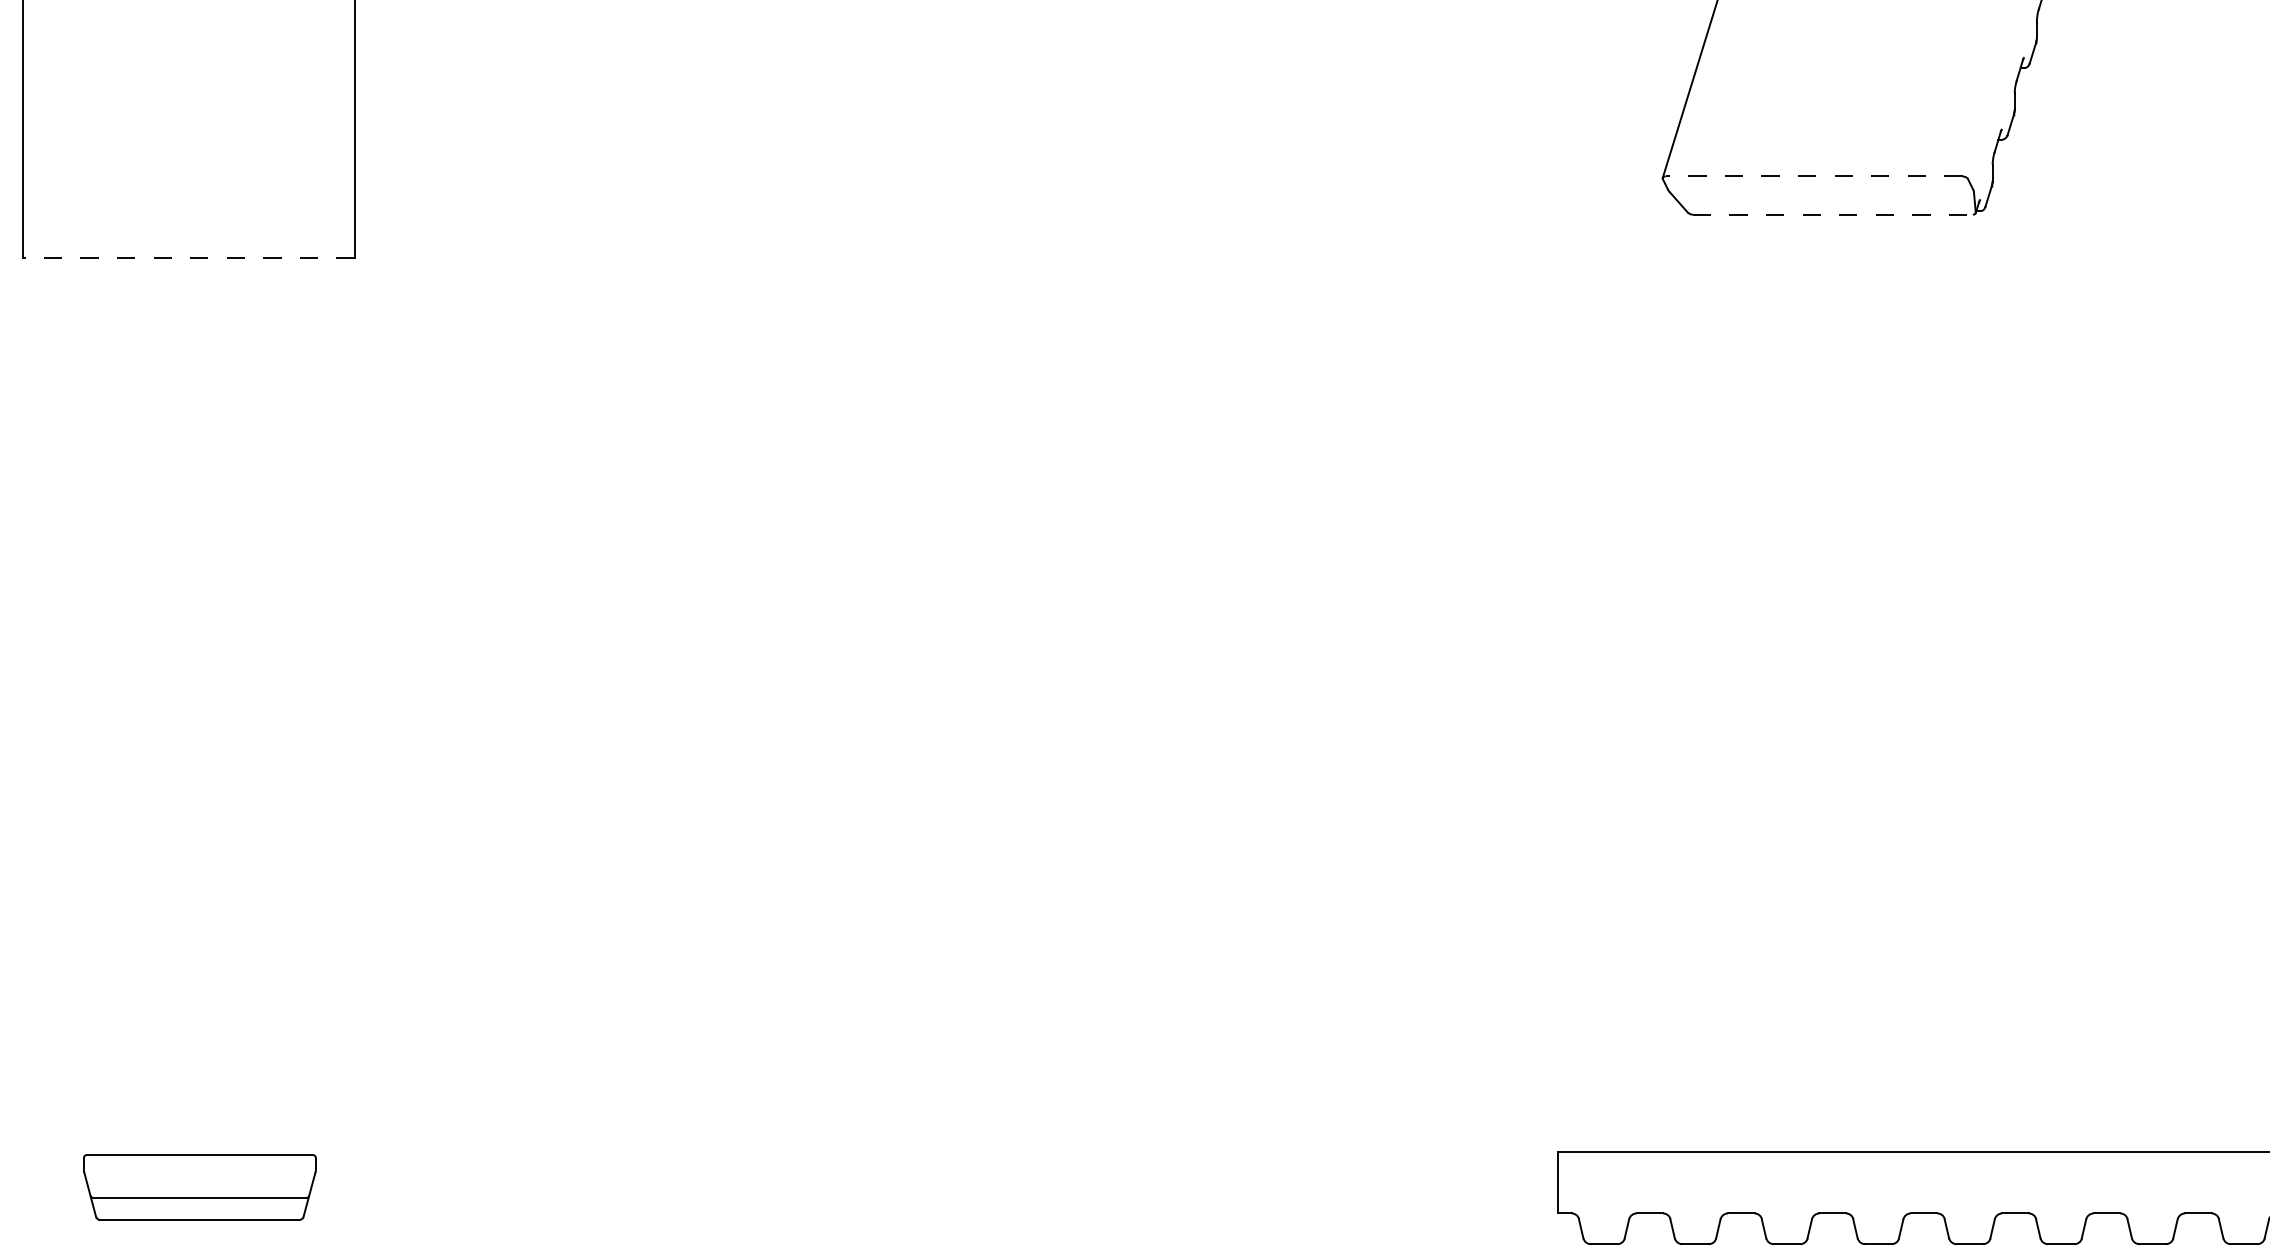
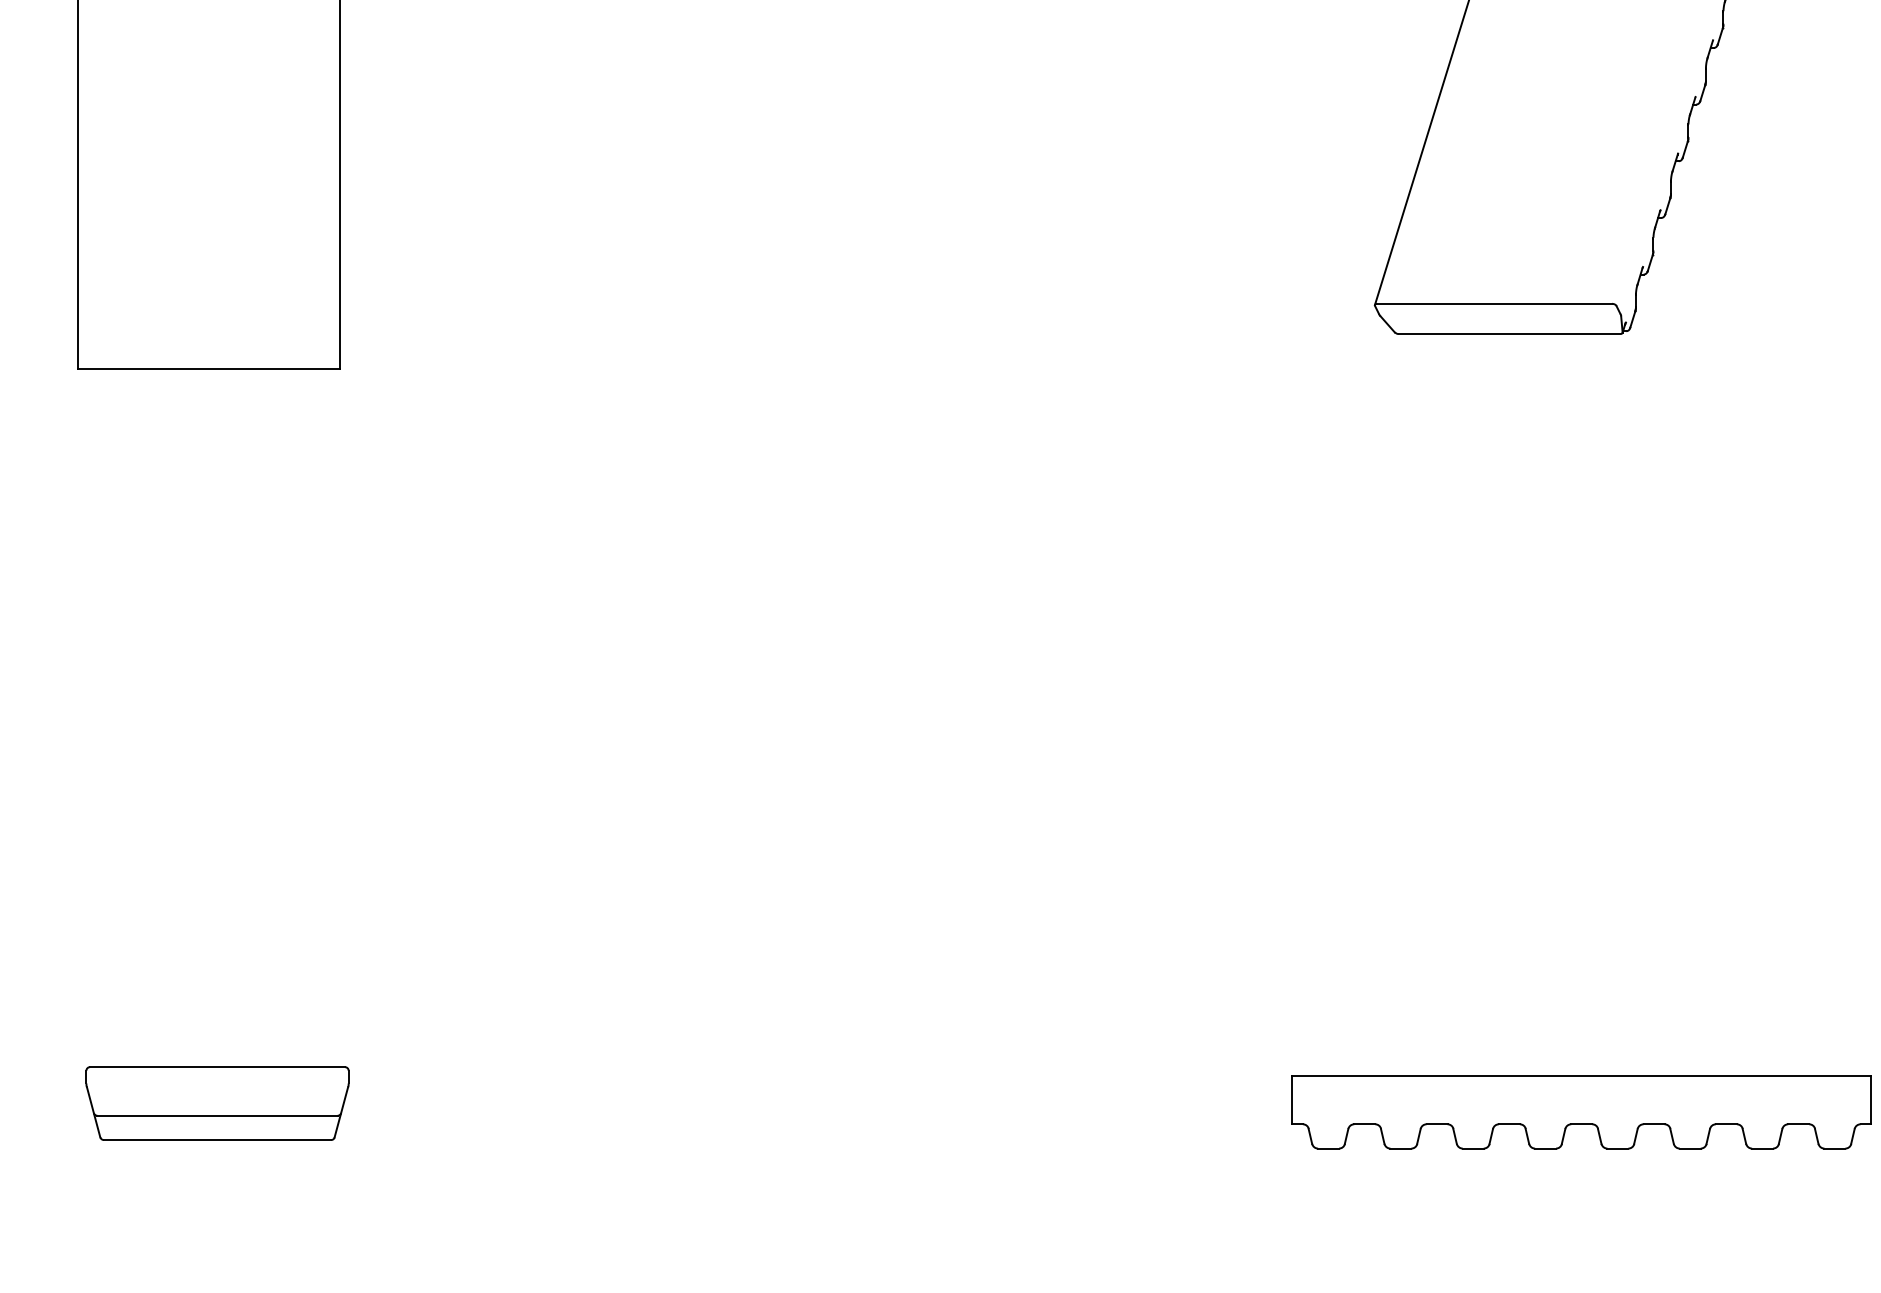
line: (1813, 176) -> (1494, 303), dashed -> solid
line: (1832, 213) -> (1509, 333), dashed -> solid
line: (188, 258) -> (208, 368), dashed -> solid
part: (199, 1187) -> (217, 1103), size x1.43

